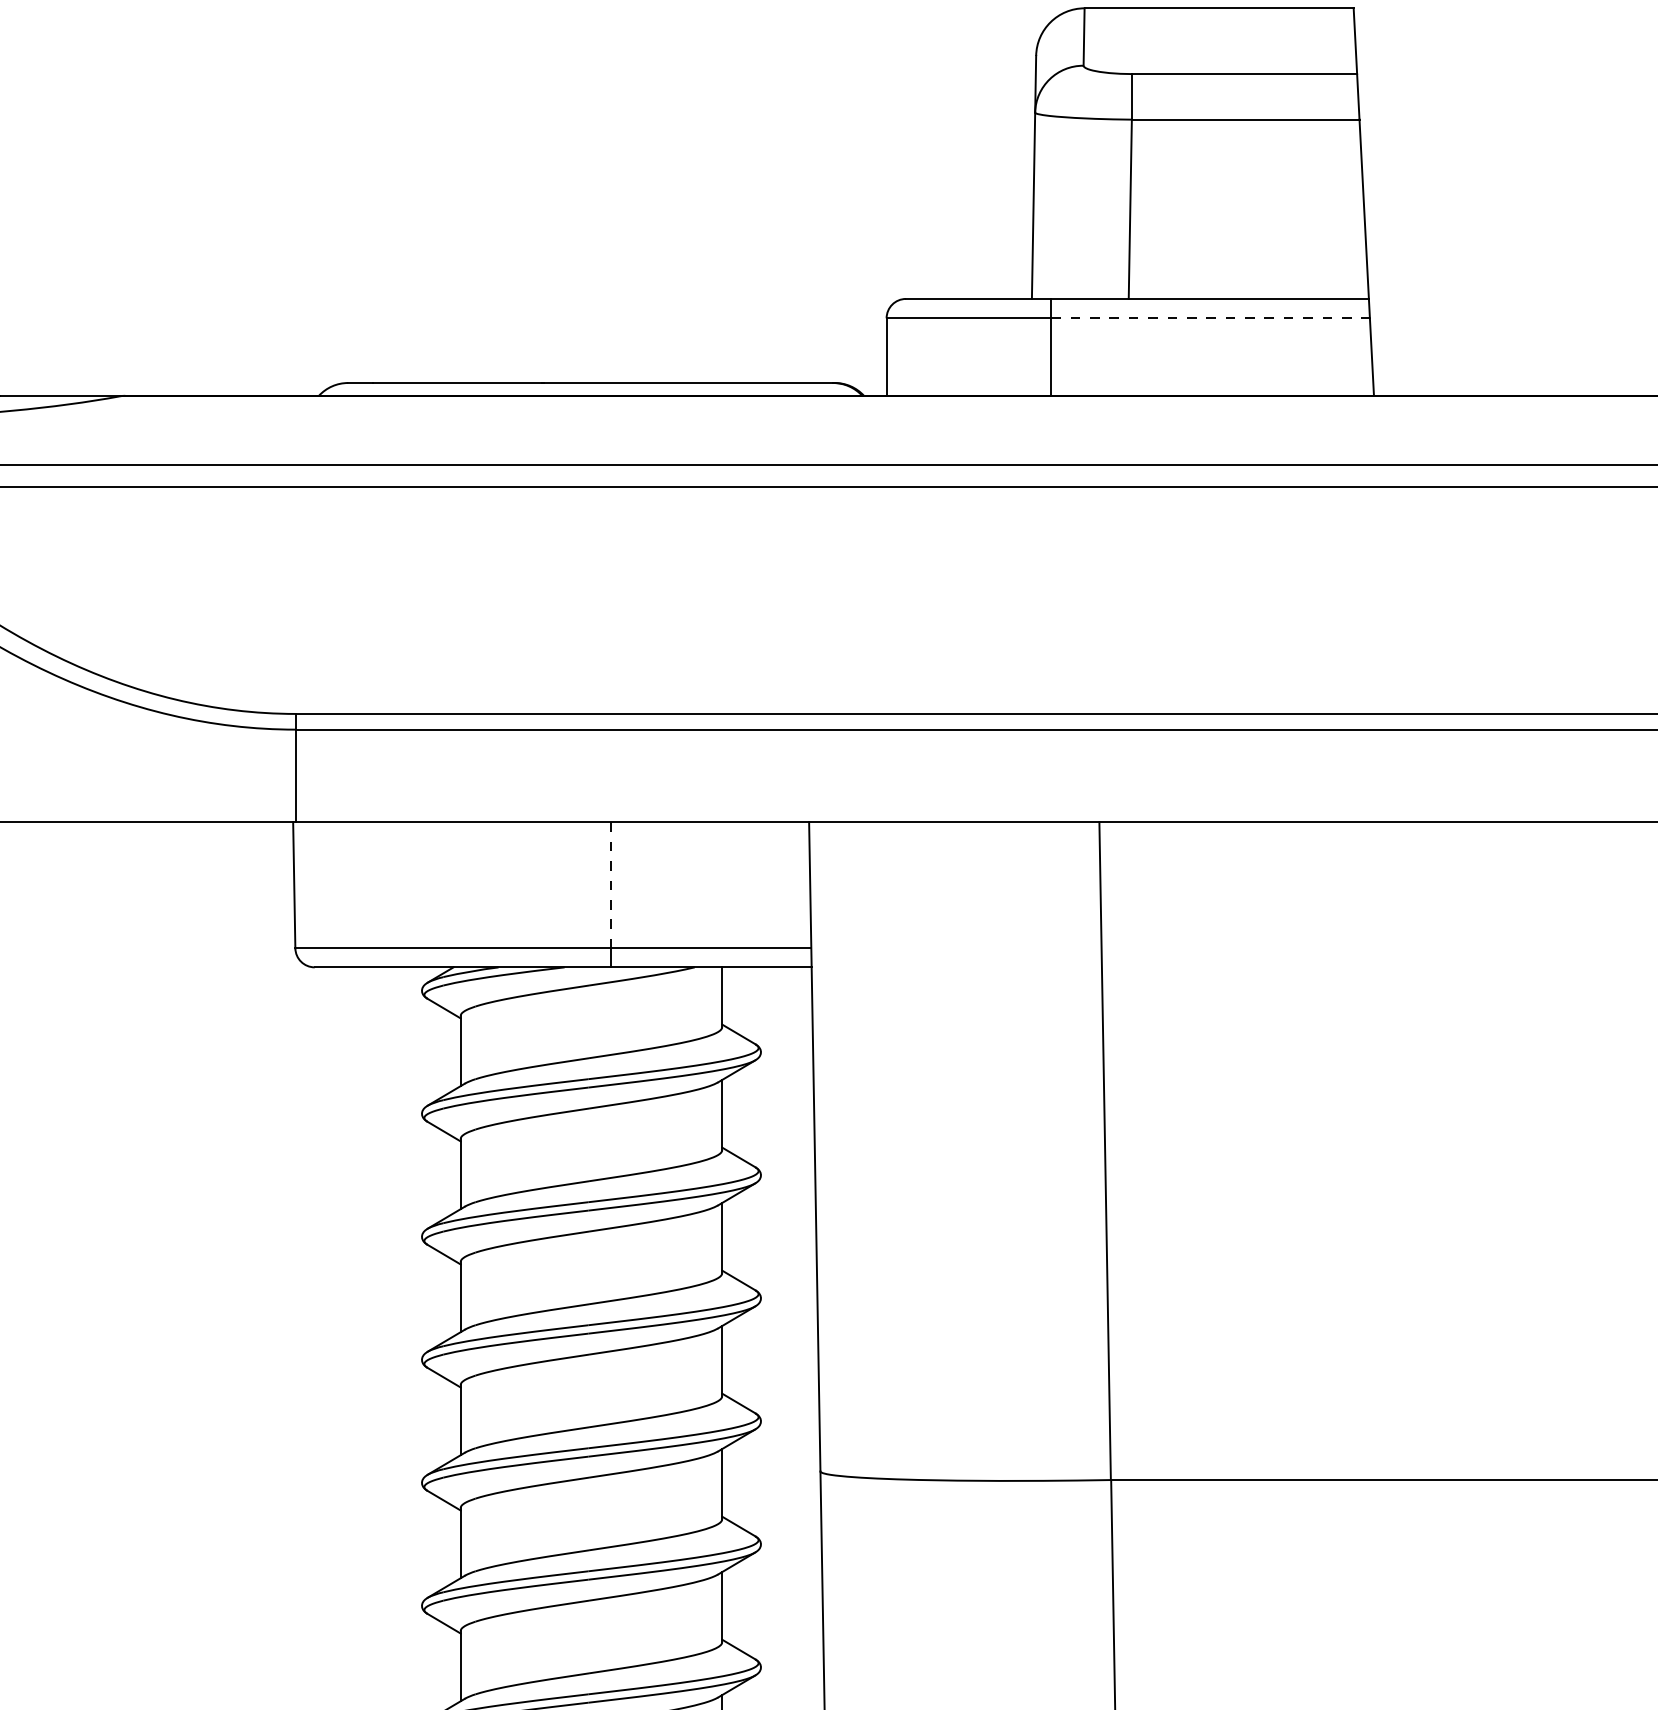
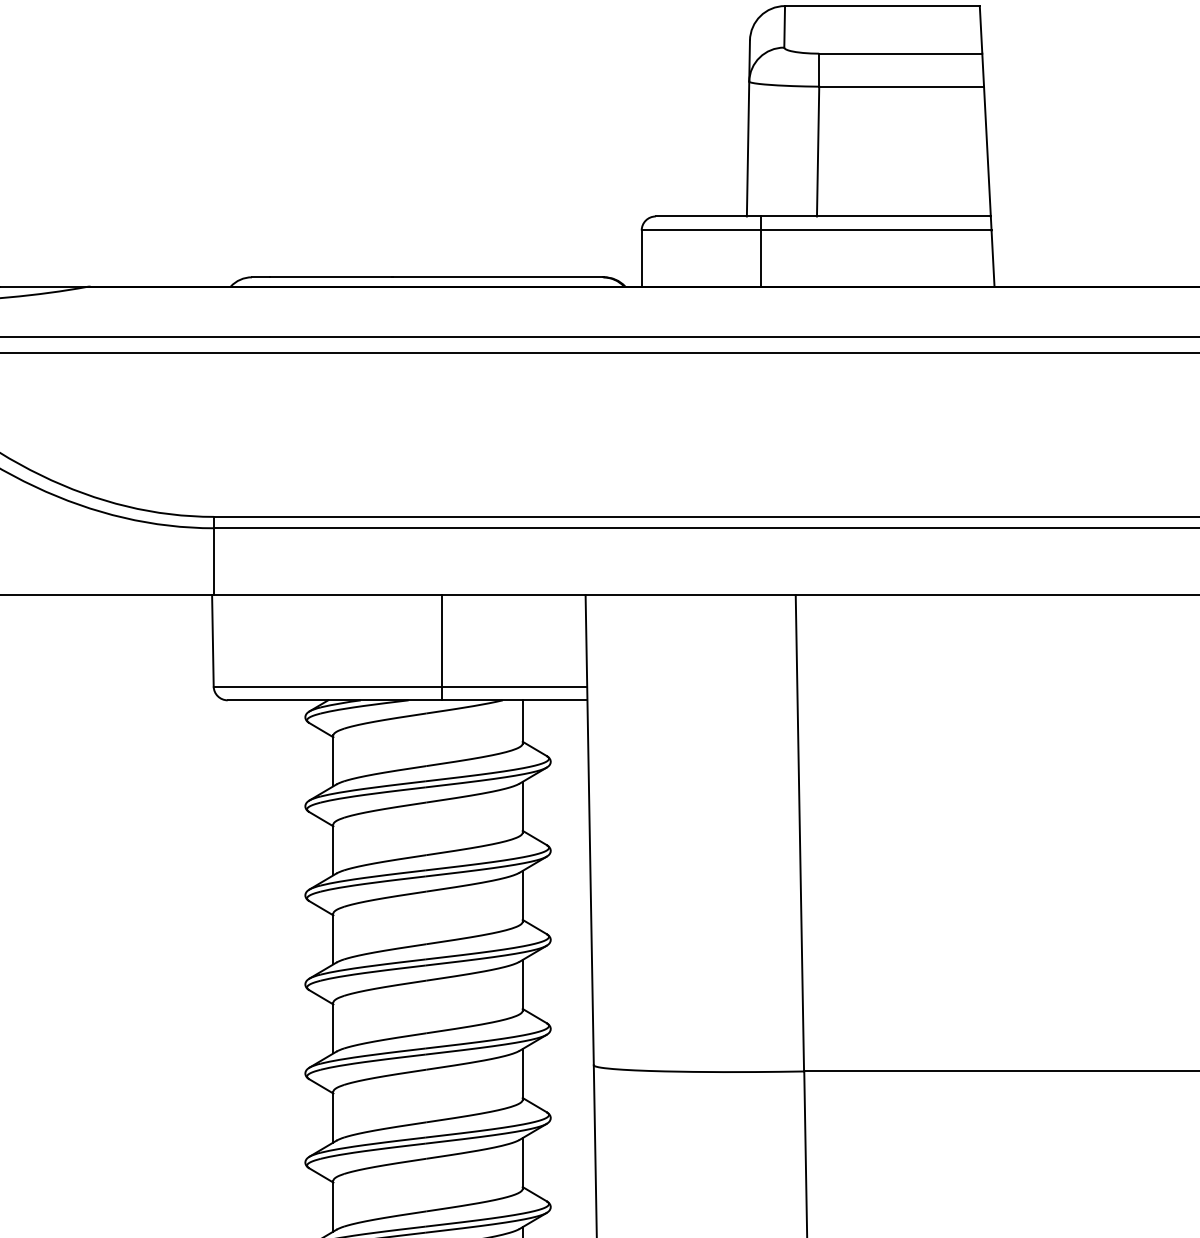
line: (1211, 318) -> (876, 230), dashed -> solid
line: (610, 884) -> (441, 640), dashed -> solid

